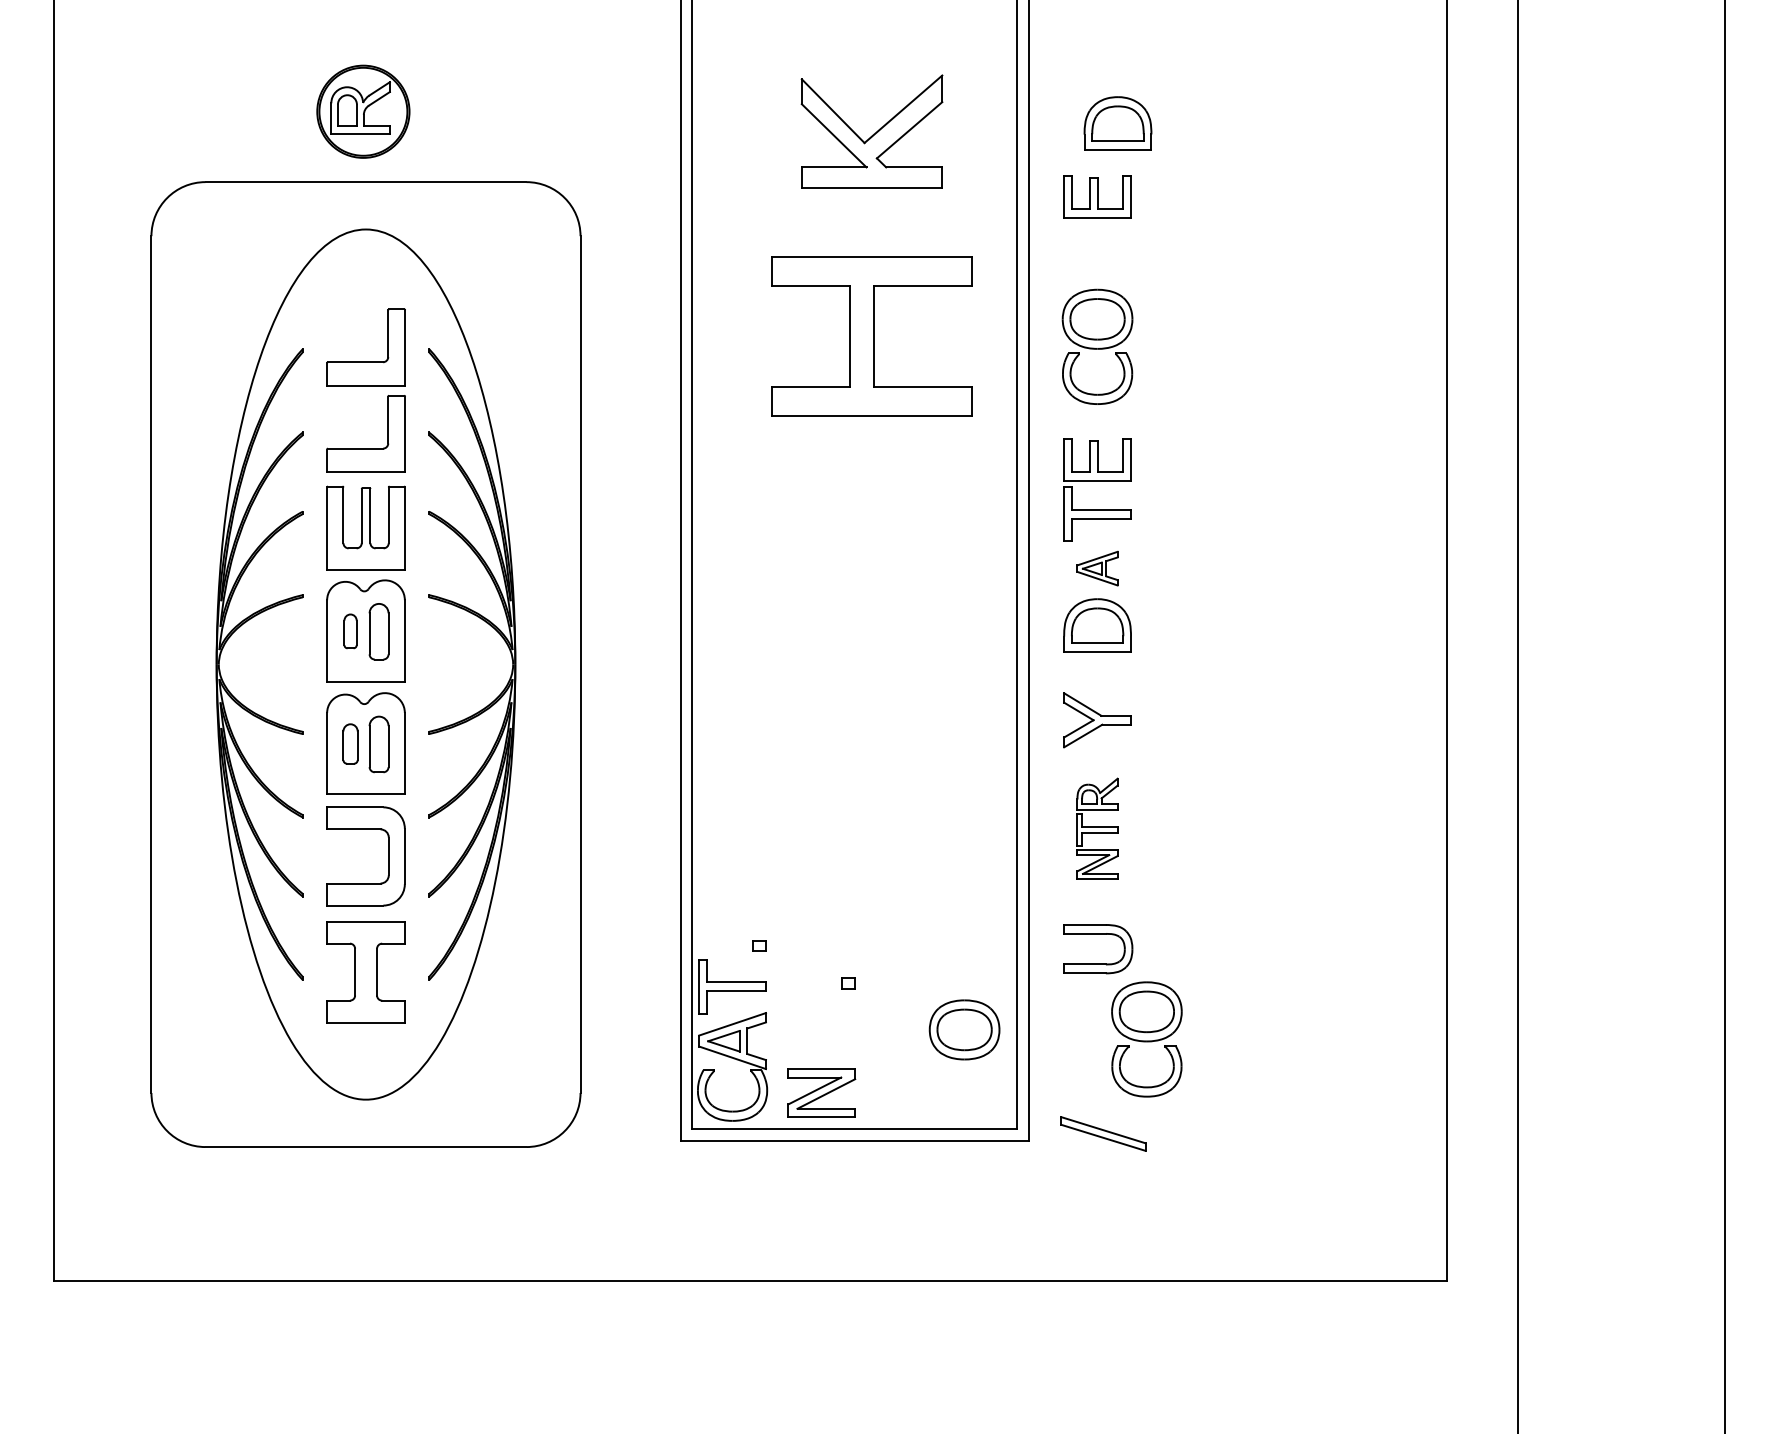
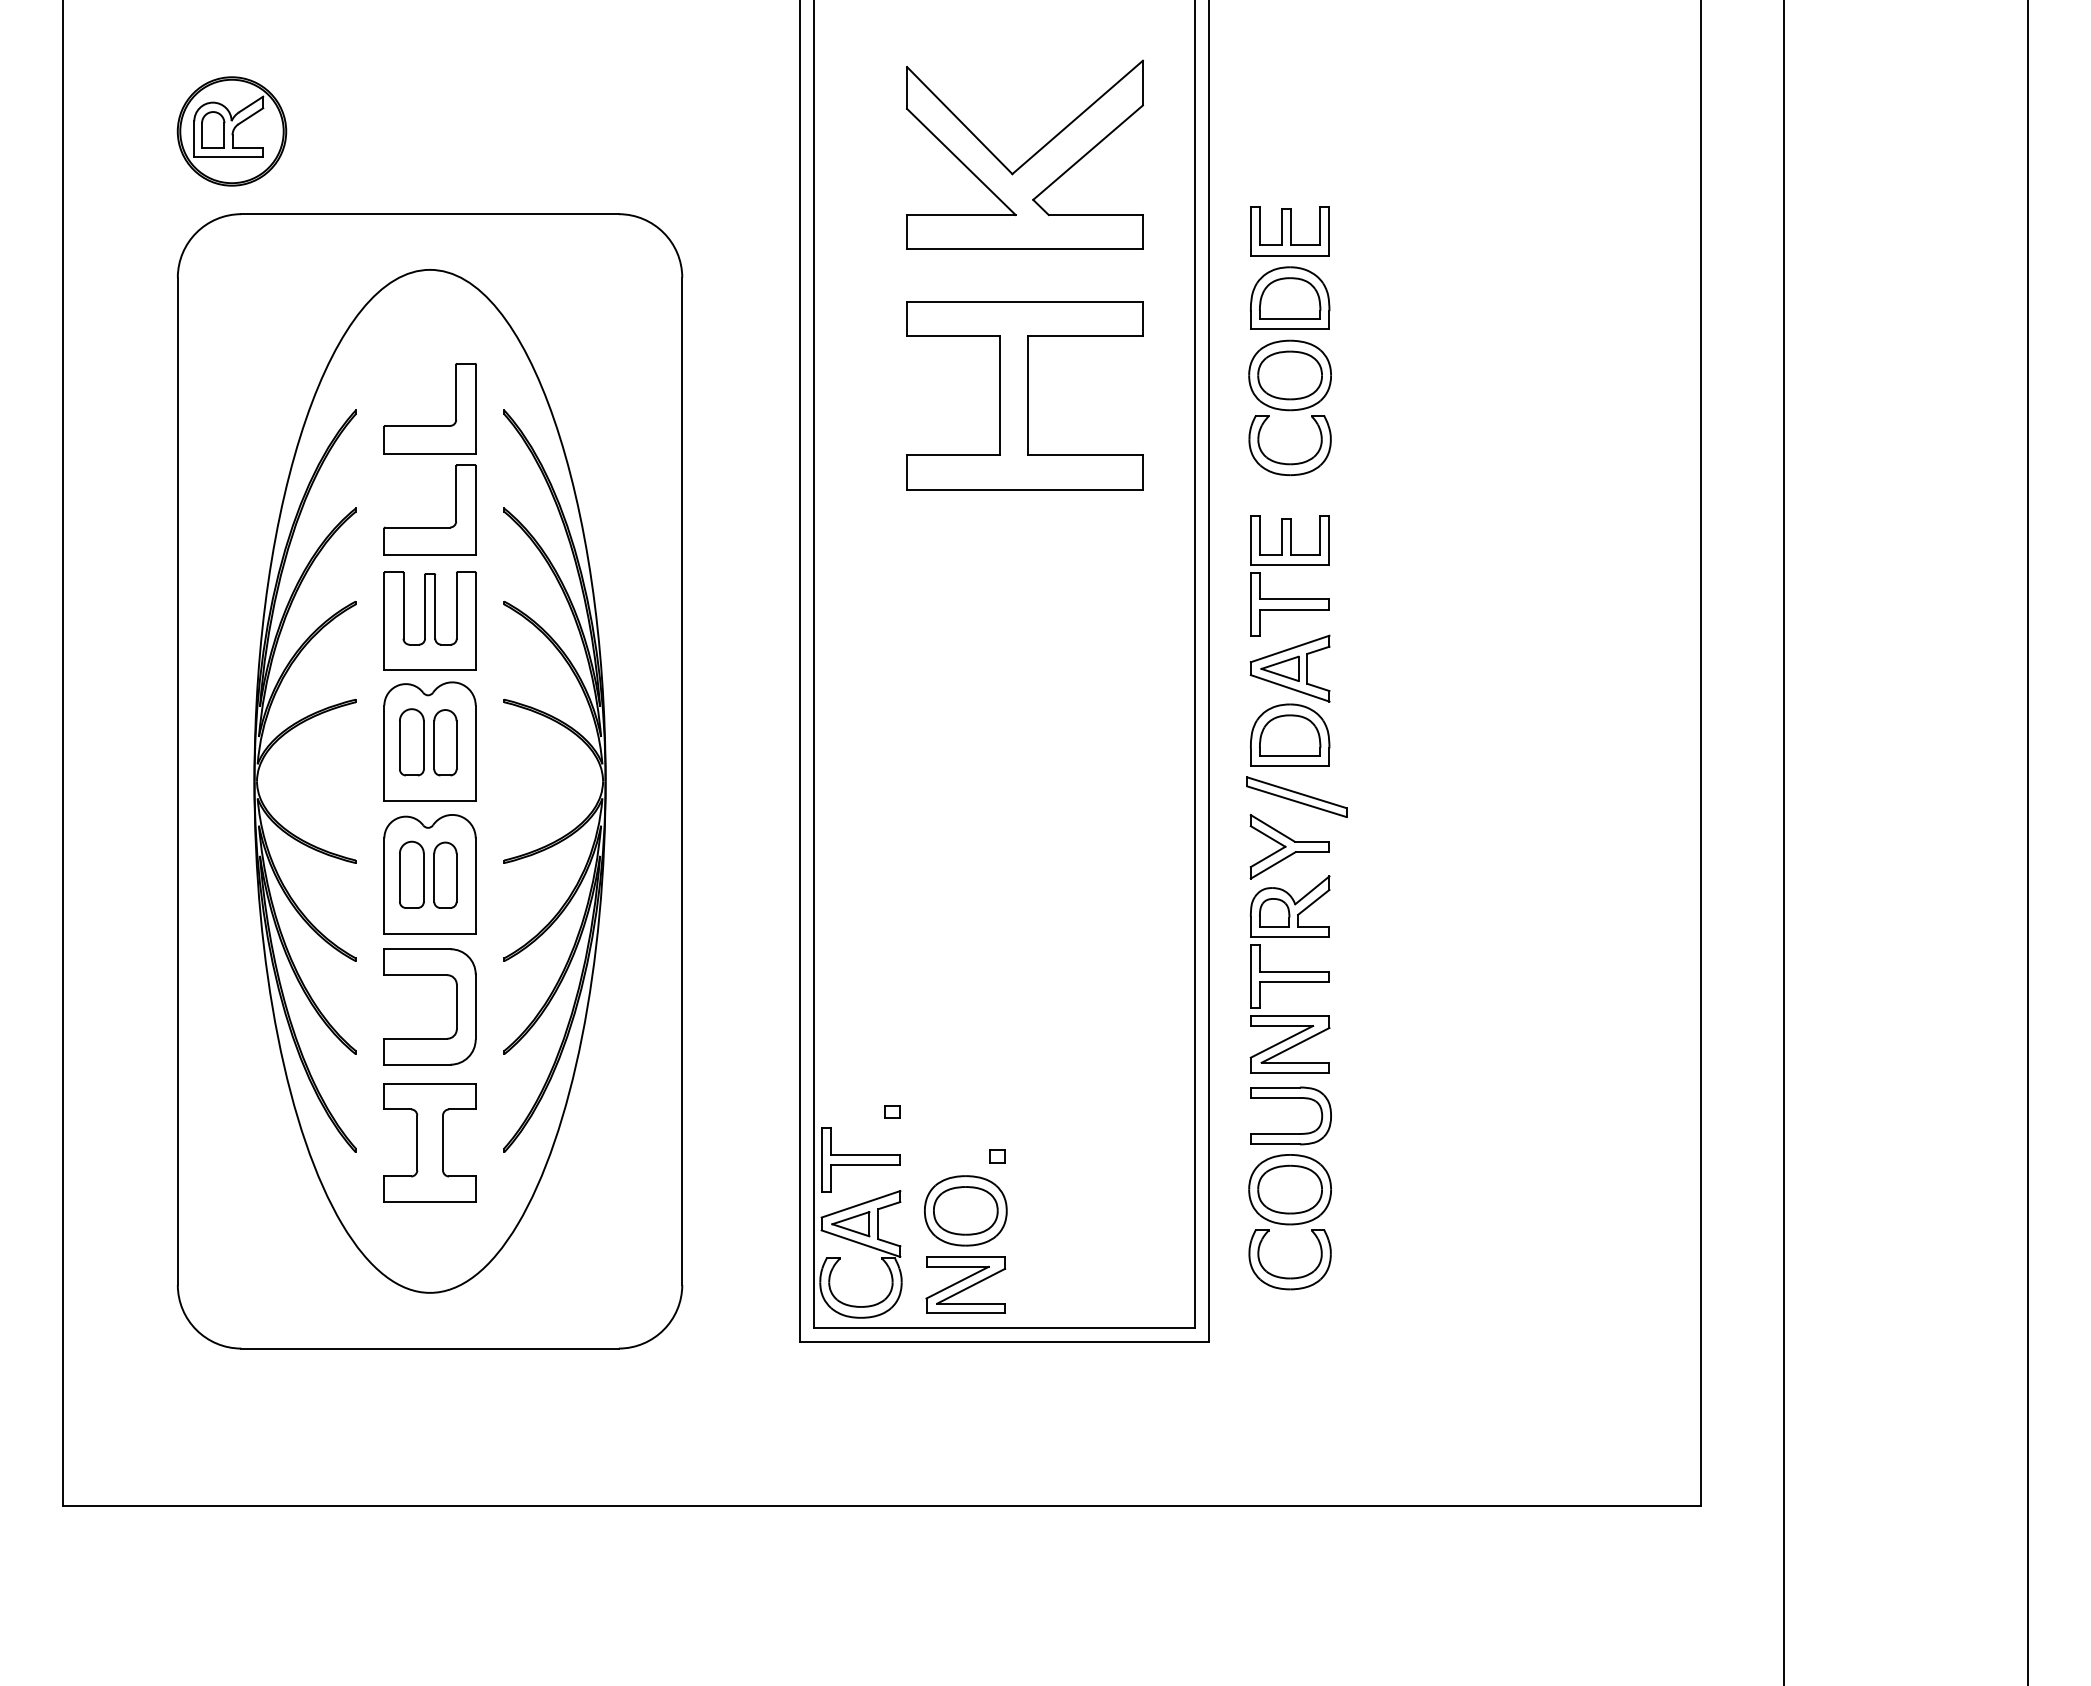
part: (362, 111) -> (231, 131), moved
part: (1118, 122) -> (1290, 297), moved
part: (871, 131) -> (1024, 154), size x1.43
part: (1097, 568) -> (1289, 668), size x1.67
part: (350, 631) -> (411, 742), size x1.67
part: (350, 743) -> (411, 874), size x1.43
part: (1097, 828) -> (1289, 974), size x1.67
part: (964, 1029) -> (965, 1210), moved
part: (1146, 1039) -> (1289, 1222), moved
part: (1103, 1133) -> (1296, 796), moved

